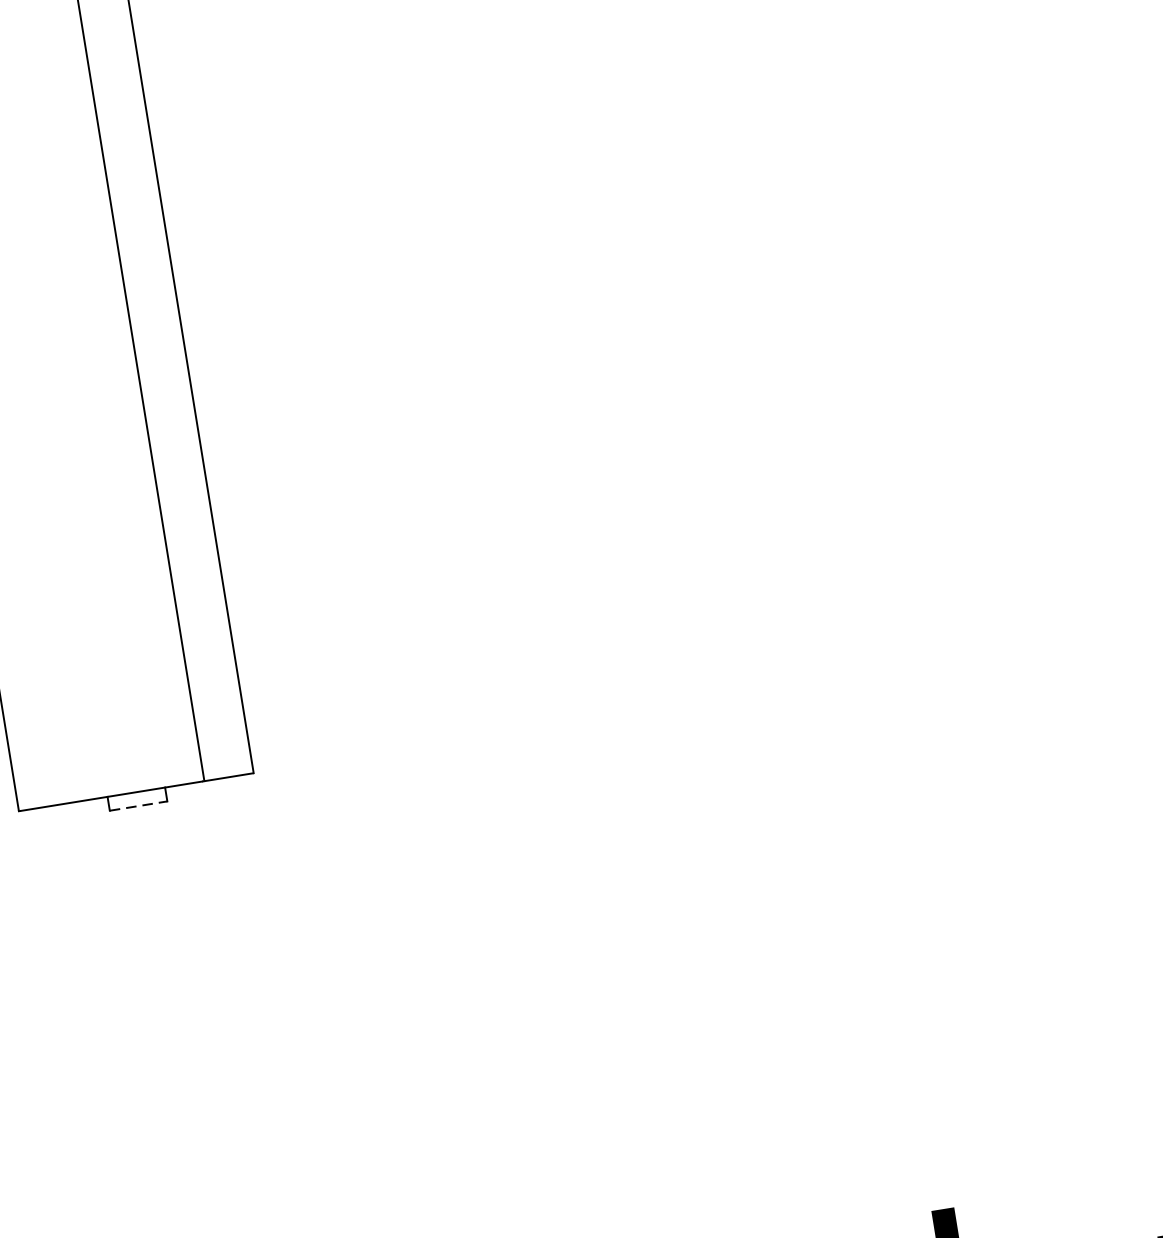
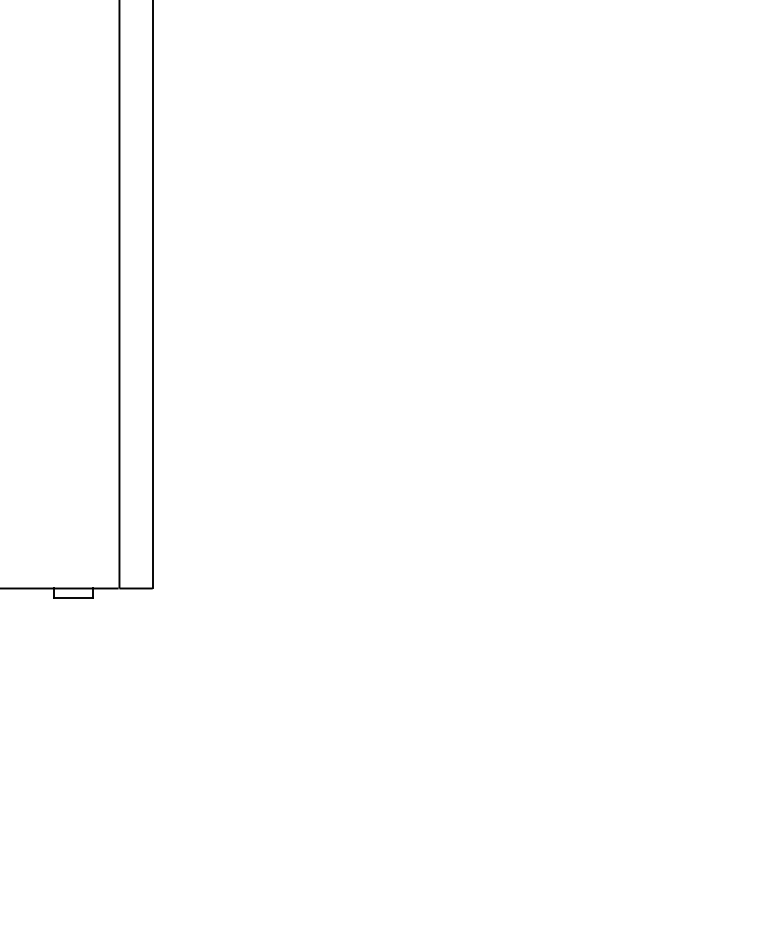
line: (139, 805) -> (74, 597), dashed -> solid

